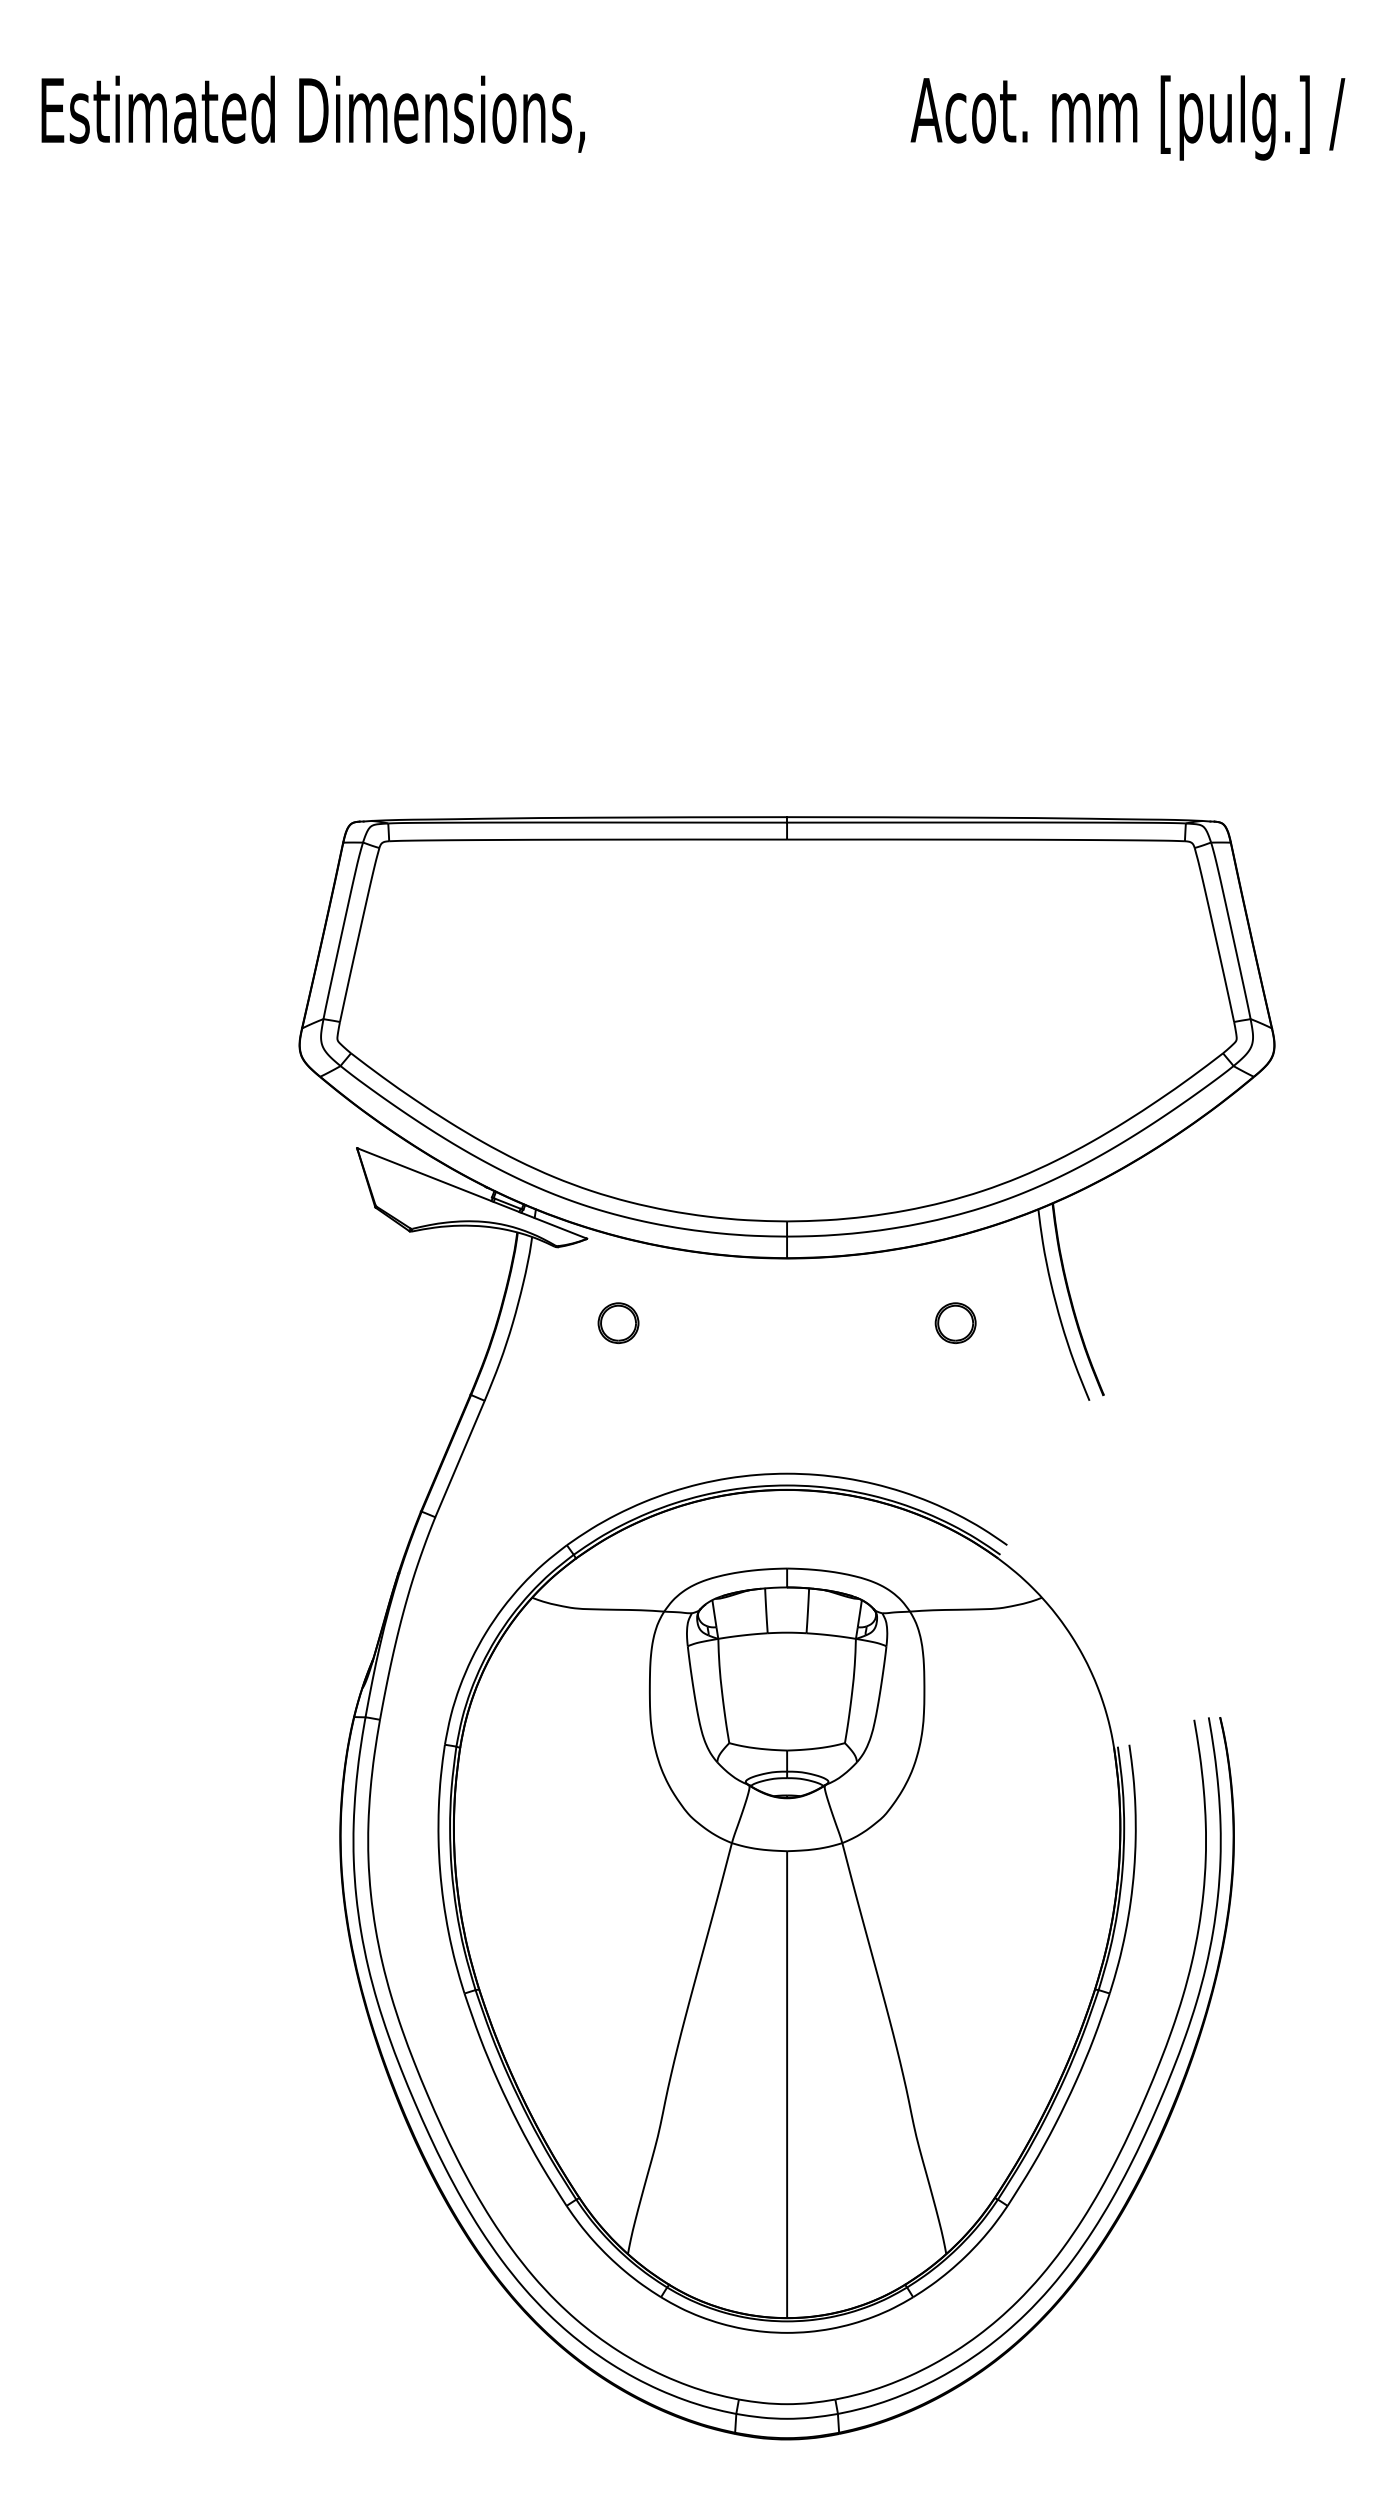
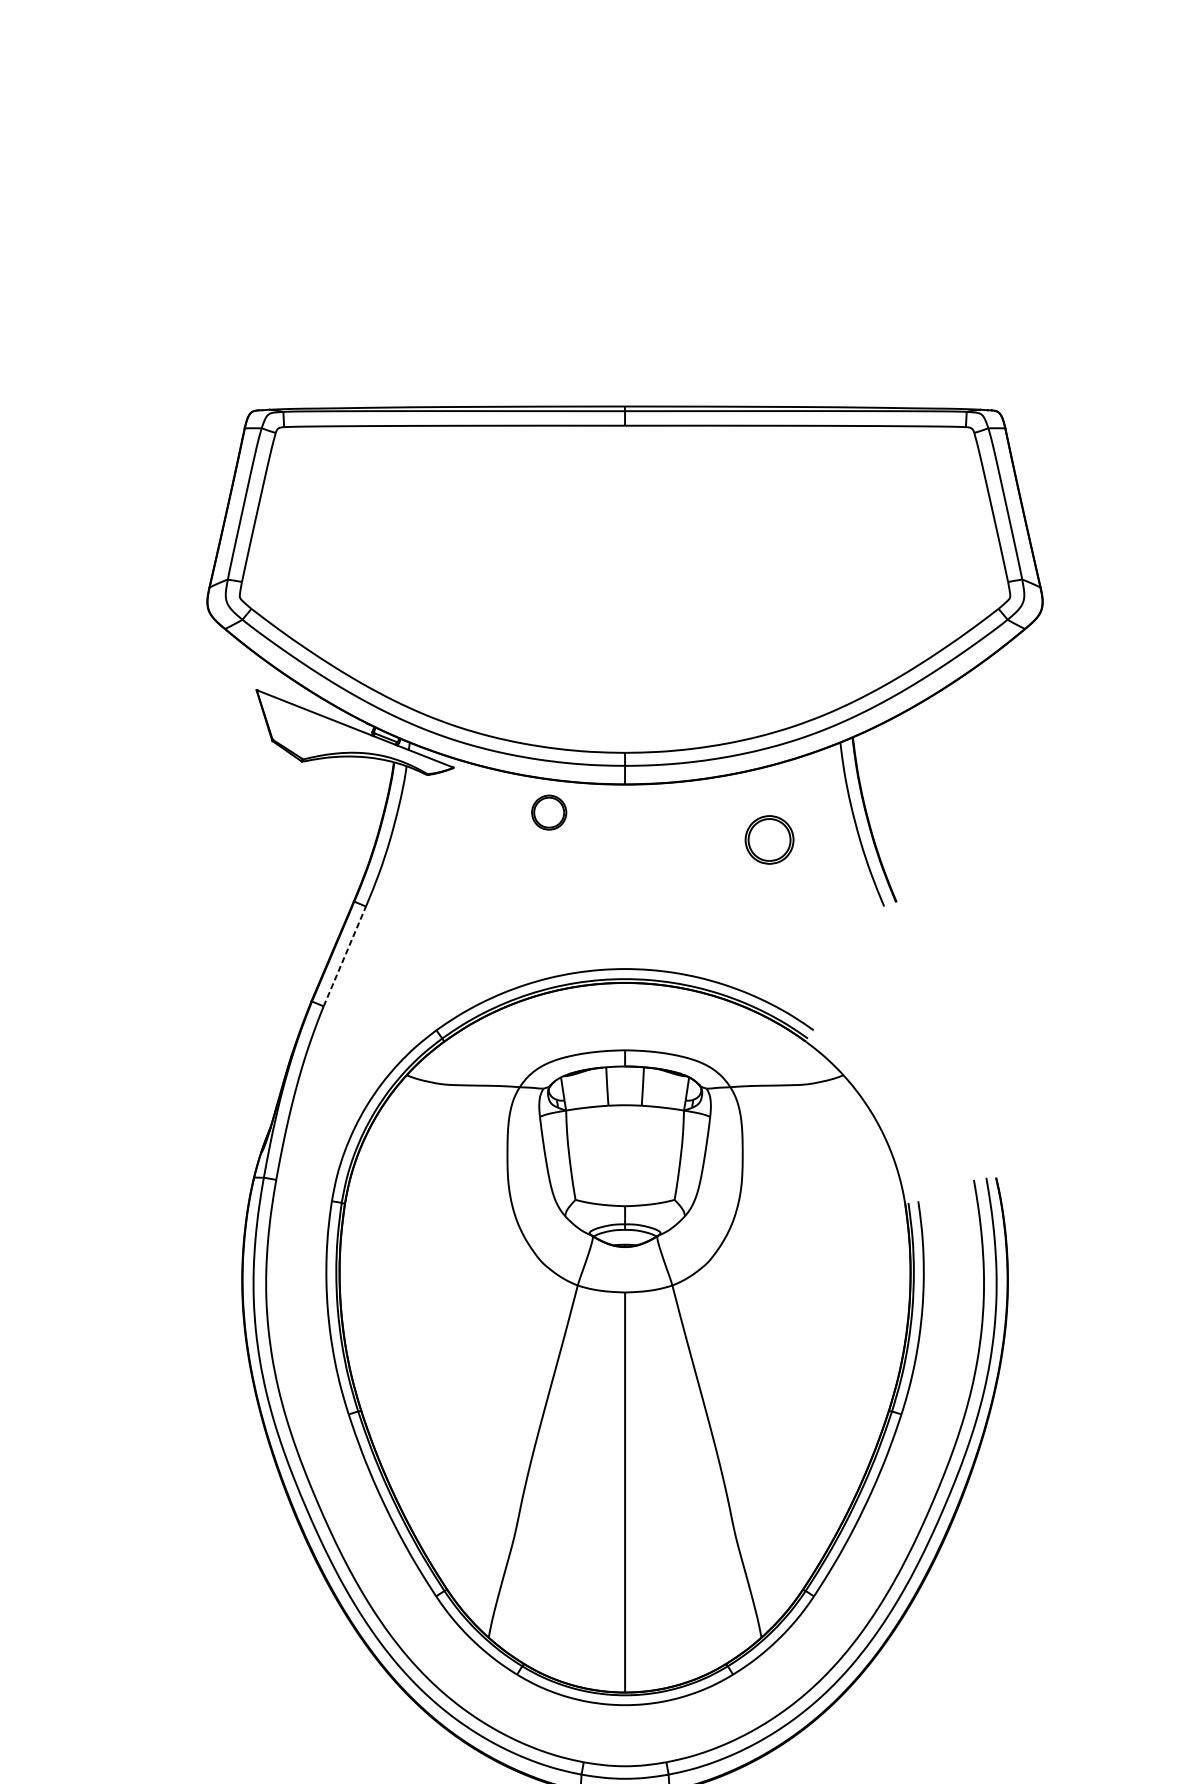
part: (618, 1323) -> (549, 812), moved
part: (955, 1323) -> (769, 840), size x1.4
line: (460, 1458) -> (345, 956), solid -> dashed

